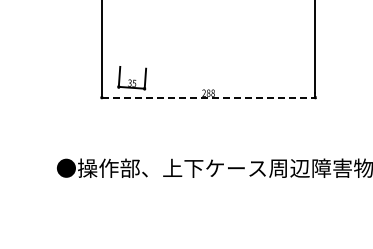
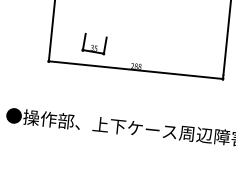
part: (131, 78) -> (93, 44), moved
line: (208, 97) -> (135, 69), dashed -> solid

